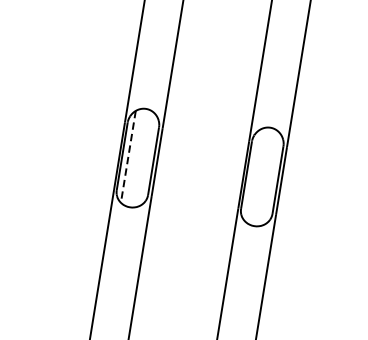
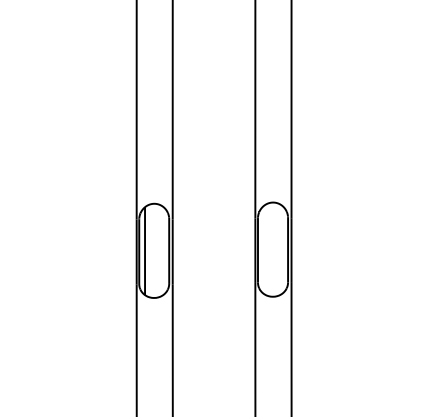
line: (128, 157) -> (145, 251), dashed -> solid

